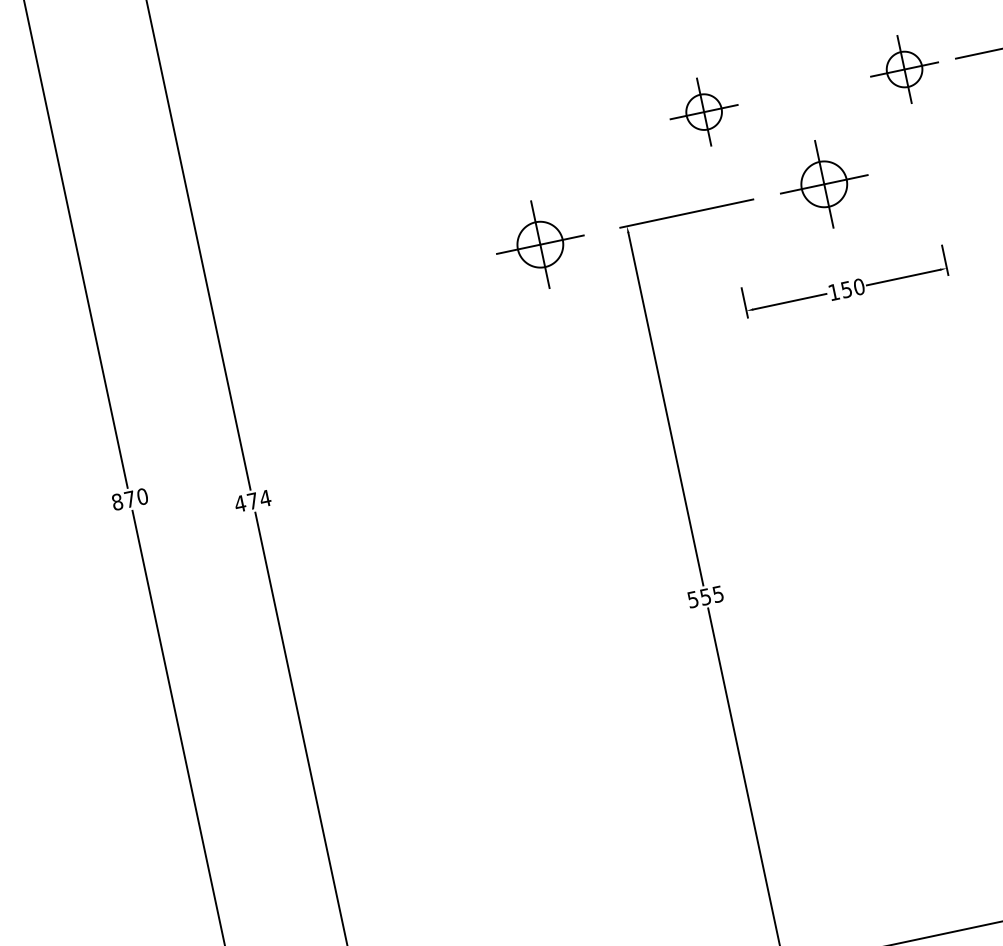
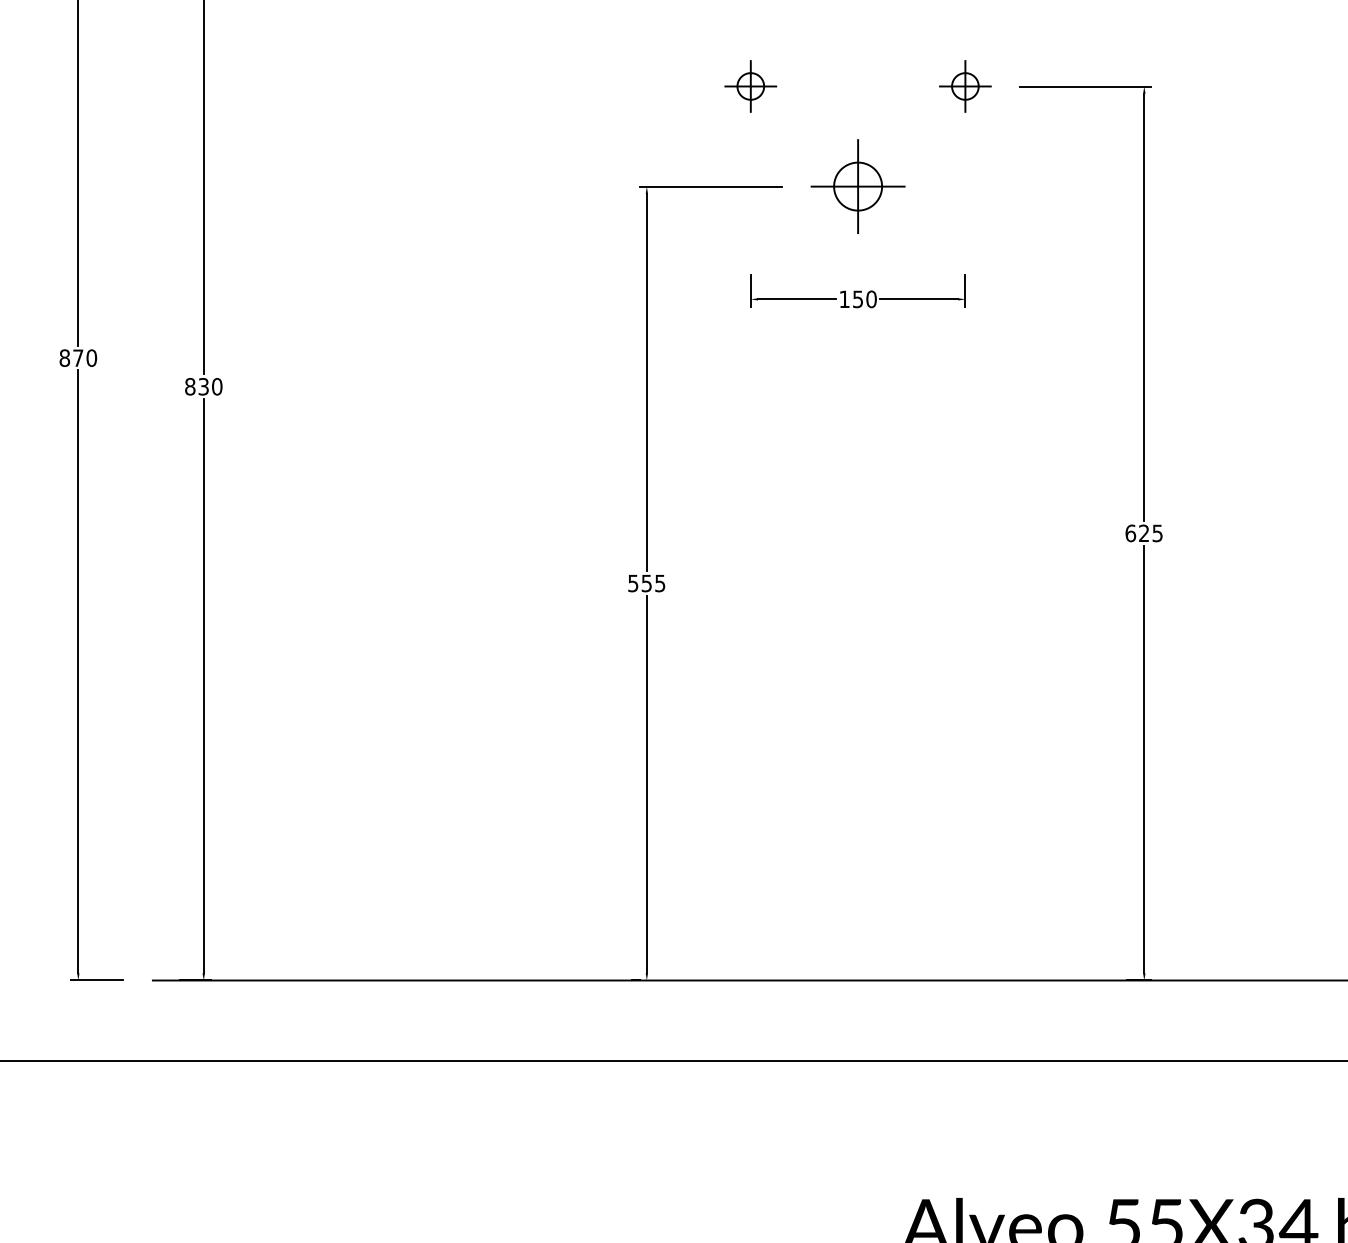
part: (904, 69) -> (965, 86), size x0.71
part: (703, 112) -> (750, 86), size x0.71
part: (539, 244) -> (553, 186), removed
text: (252, 500) -> (203, 386), 474 -> 830

